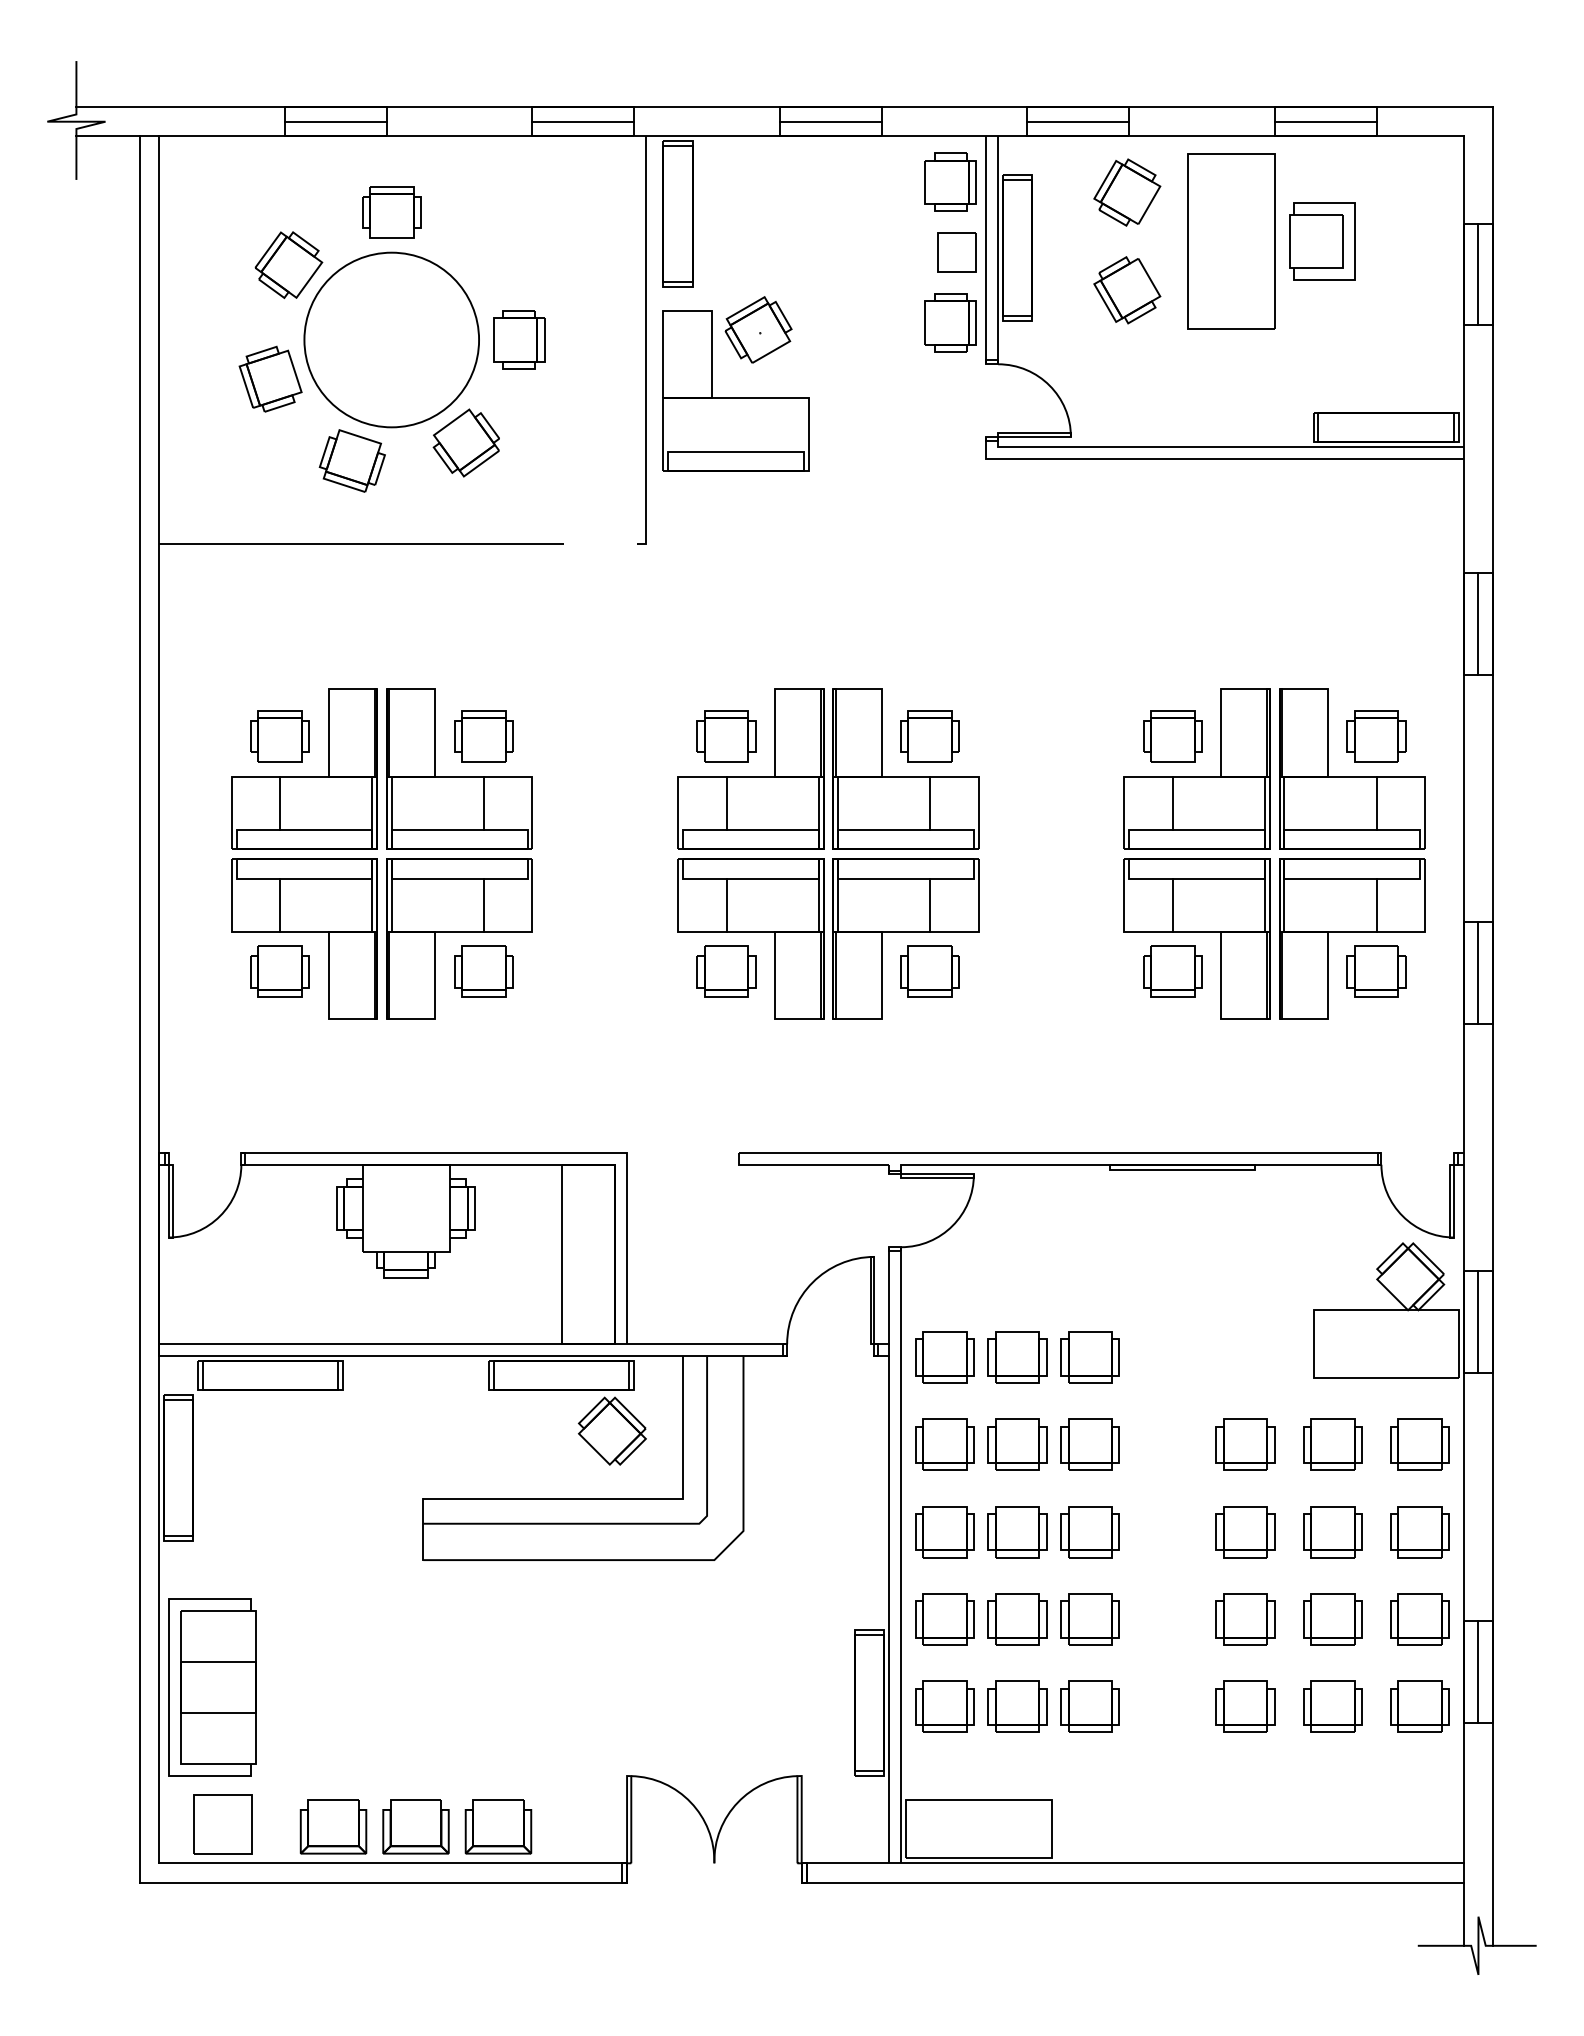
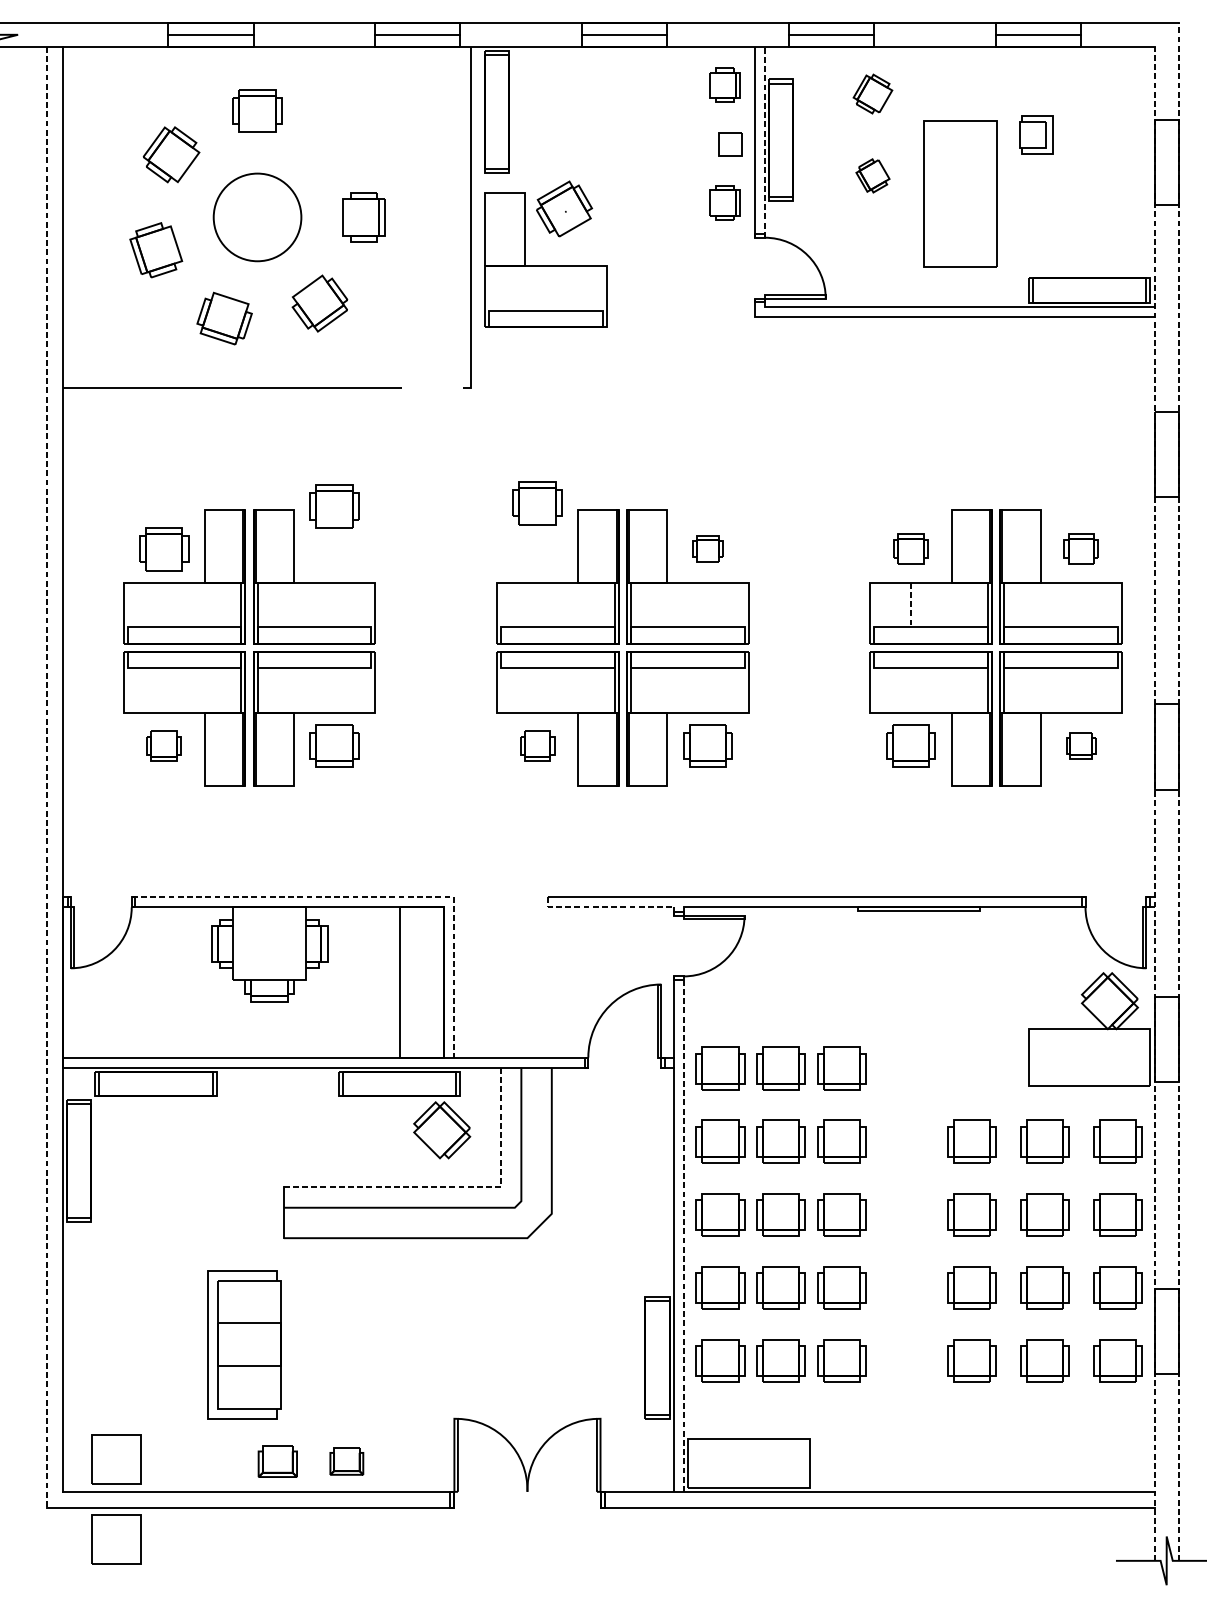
part: (950, 181) -> (724, 84), size x0.7
part: (1127, 192) -> (873, 94), size x0.7
part: (1231, 241) -> (960, 194), moved
part: (1322, 241) -> (1036, 135), size x0.6
line: (998, 249) -> (765, 141), solid -> dashed
part: (956, 252) -> (730, 144), size x0.7
line: (1478, 274) -> (1166, 162), removed
part: (1127, 290) -> (873, 176), size x0.6
part: (950, 322) -> (724, 202), size x0.7
circle: (391, 339) -> (257, 217), size x0.6
line: (1478, 623) -> (1166, 454), removed
part: (483, 736) -> (334, 506), moved
part: (726, 736) -> (537, 503), moved
part: (929, 736) -> (707, 549), size x0.6
part: (1172, 736) -> (910, 549), size x0.7
part: (1376, 736) -> (1081, 549), size x0.7
line: (280, 803) -> (164, 605), removed
line: (483, 803) -> (334, 605), removed
line: (726, 803) -> (537, 605), removed
line: (930, 803) -> (708, 605), removed
line: (1172, 803) -> (910, 605), solid -> dashed
line: (1376, 803) -> (1081, 605), removed
line: (280, 904) -> (164, 689), removed
line: (483, 904) -> (334, 689), removed
line: (726, 904) -> (537, 689), removed
line: (930, 904) -> (708, 689), removed
line: (1172, 904) -> (910, 689), removed
line: (1376, 904) -> (1081, 689), removed
part: (279, 971) -> (163, 745), size x0.7
part: (726, 971) -> (537, 745), size x0.7
part: (1376, 971) -> (1081, 745), size x0.6
line: (1478, 973) -> (1166, 747), removed
line: (139, 1010) -> (46, 778), solid -> dashed
line: (1493, 1025) -> (1179, 790), solid -> dashed
line: (1463, 1041) -> (1154, 804), solid -> dashed
line: (531, 1152) -> (374, 897), solid -> dashed
line: (806, 1164) -> (604, 907), solid -> dashed
line: (1478, 1322) -> (1166, 1039), removed
line: (624, 1499) -> (452, 1187), solid -> dashed
line: (901, 1554) -> (684, 1233), solid -> dashed
line: (1478, 1671) -> (1166, 1331), removed
part: (212, 1687) -> (244, 1344), moved
part: (333, 1826) -> (208, 1461), removed
part: (415, 1826) -> (277, 1461), size x0.7
part: (498, 1826) -> (346, 1461), size x0.6
part: (222, 1920) -> (115, 1539), added

